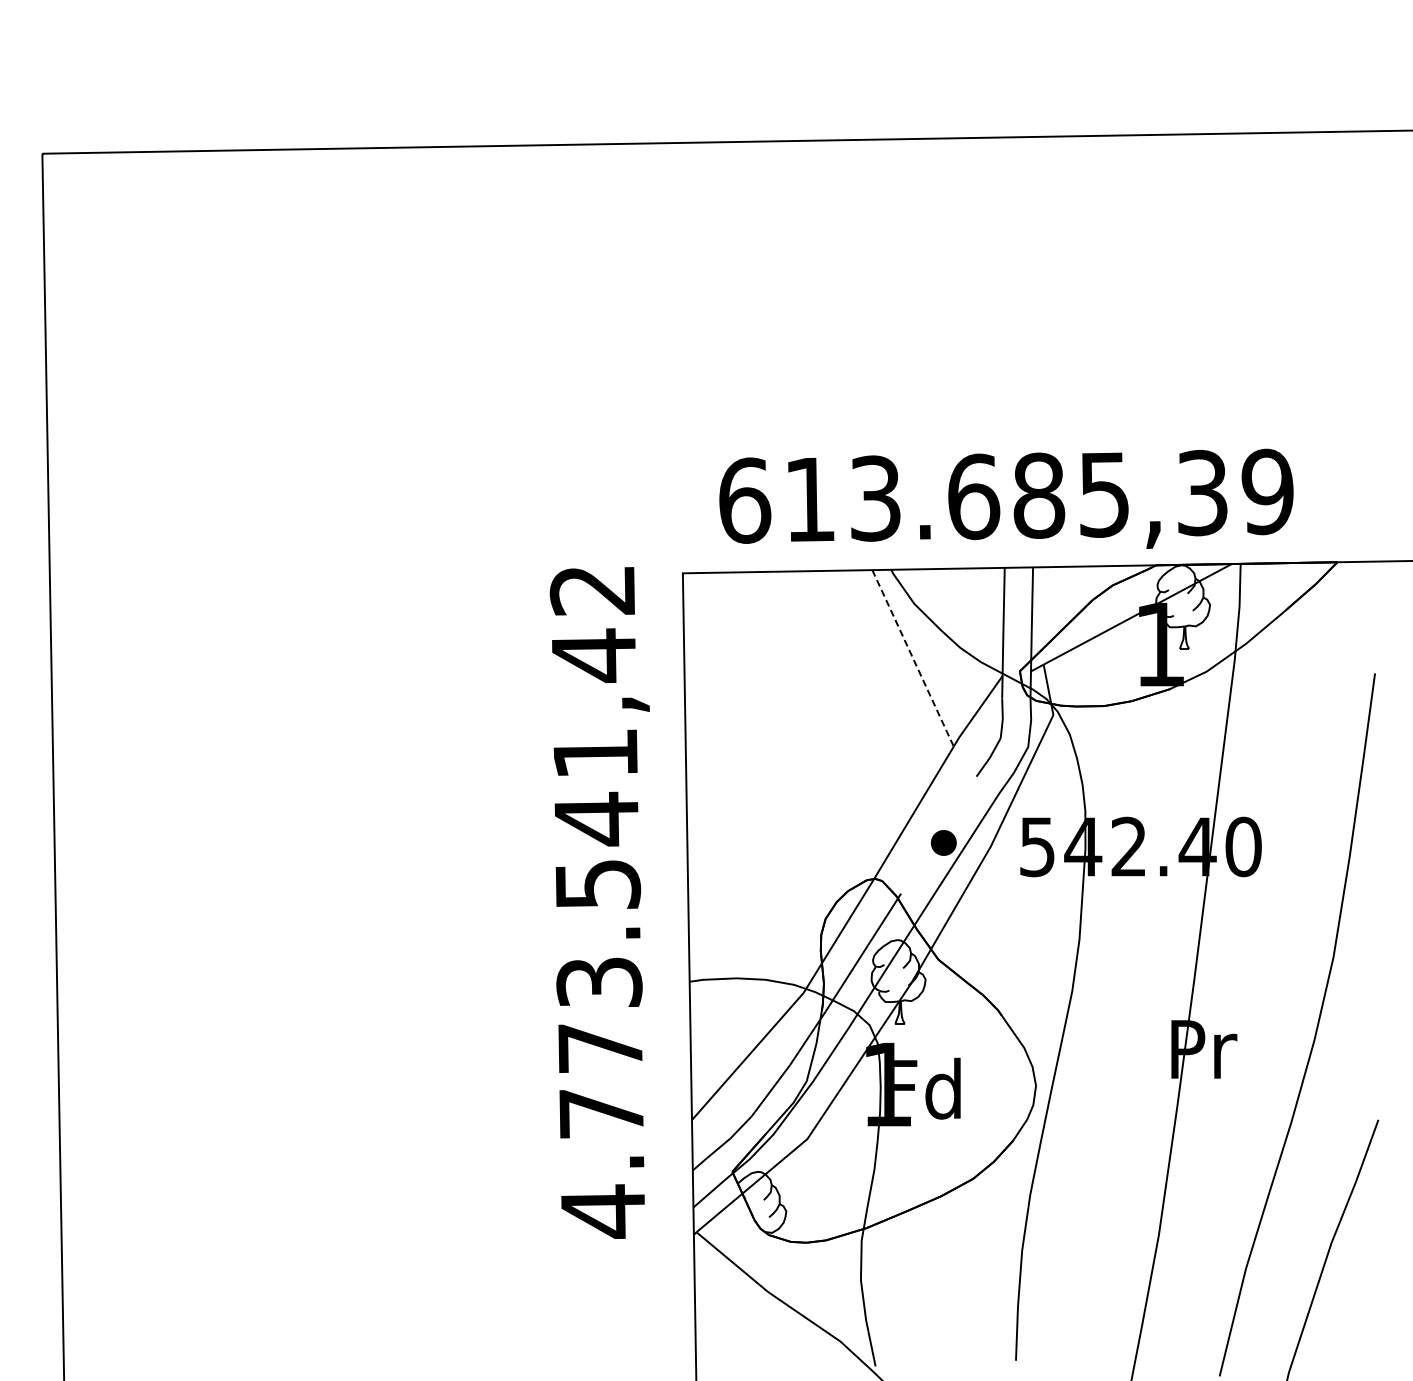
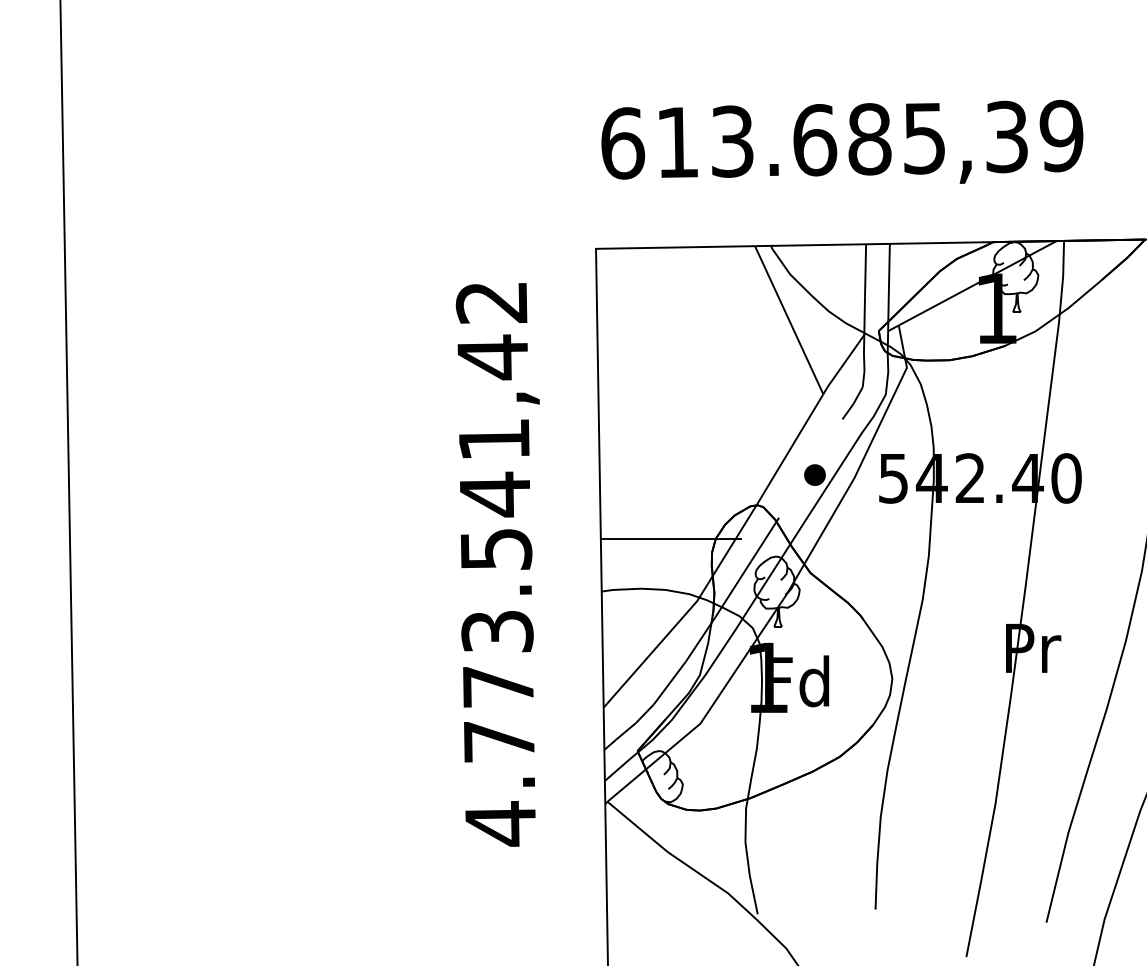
text: (1006, 498) -> (842, 141), moved
line: (913, 658) -> (789, 320), dashed -> solid
text: (599, 902) -> (497, 564), moved
line: (771, 918) -> (670, 538), added

